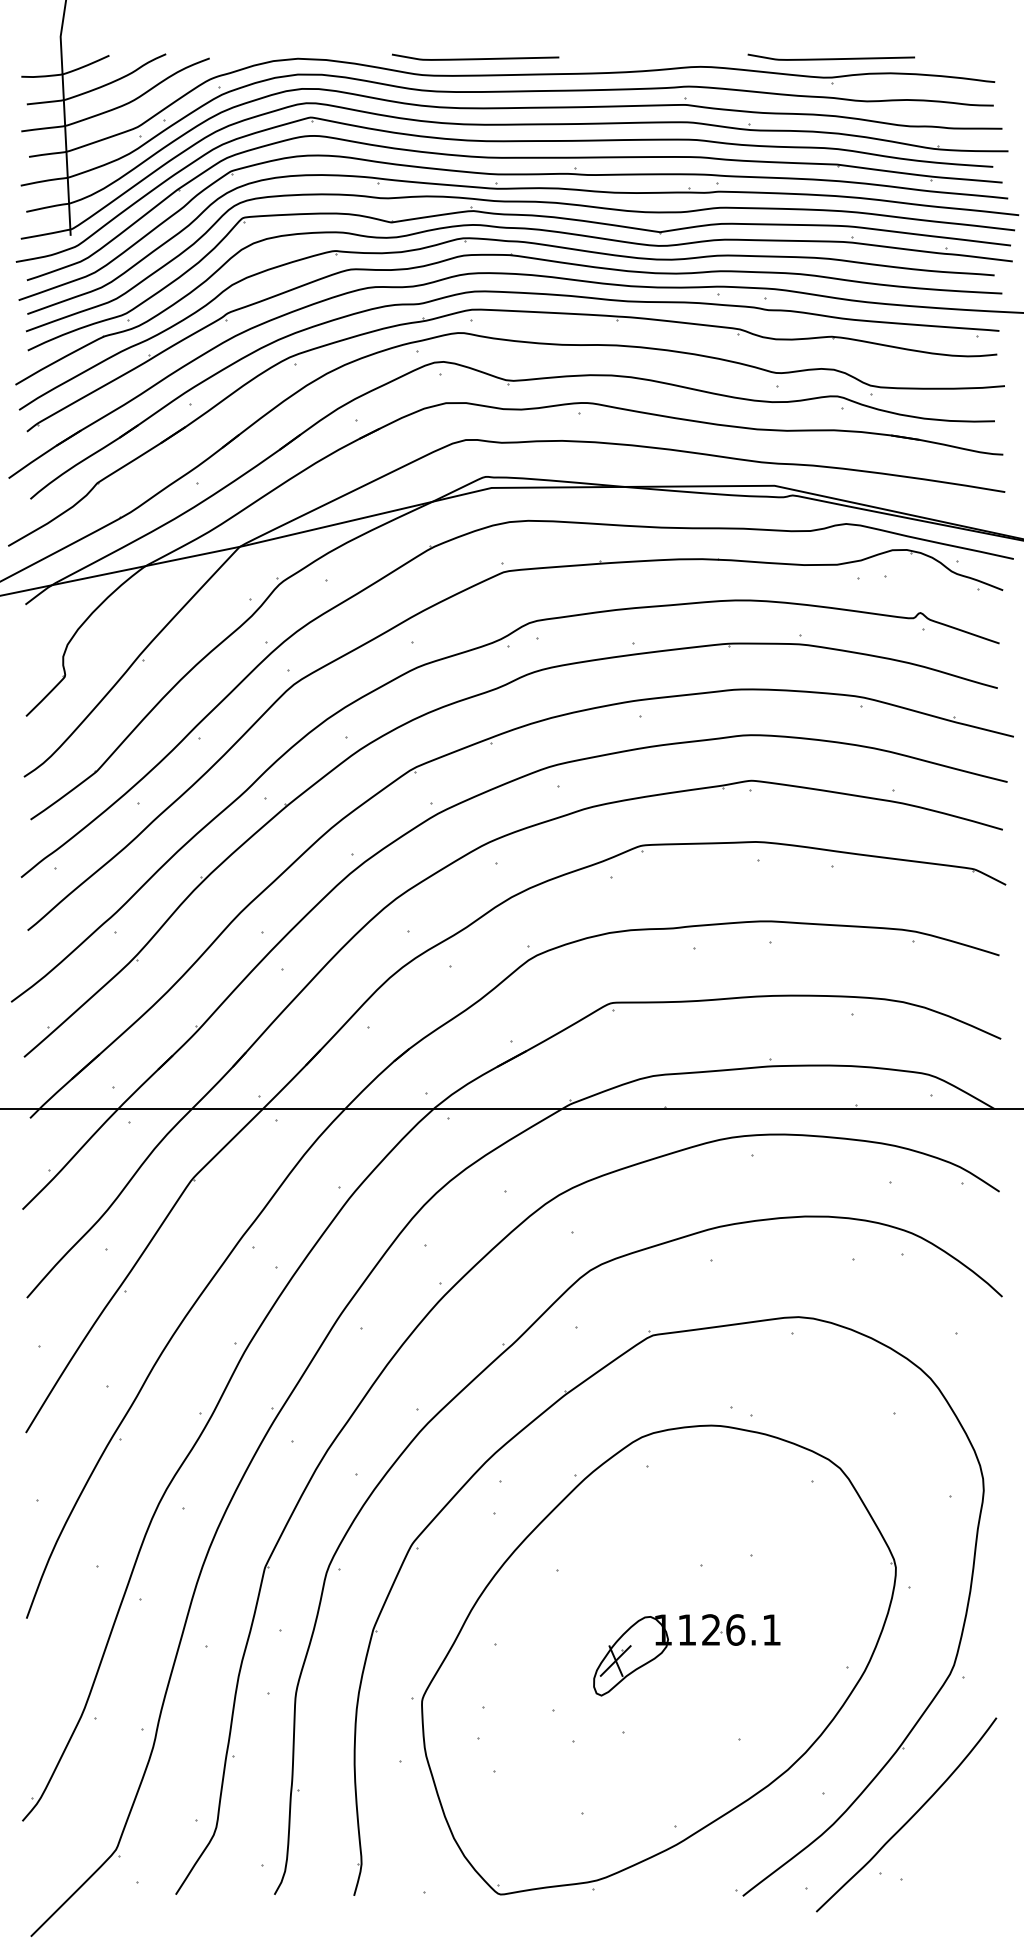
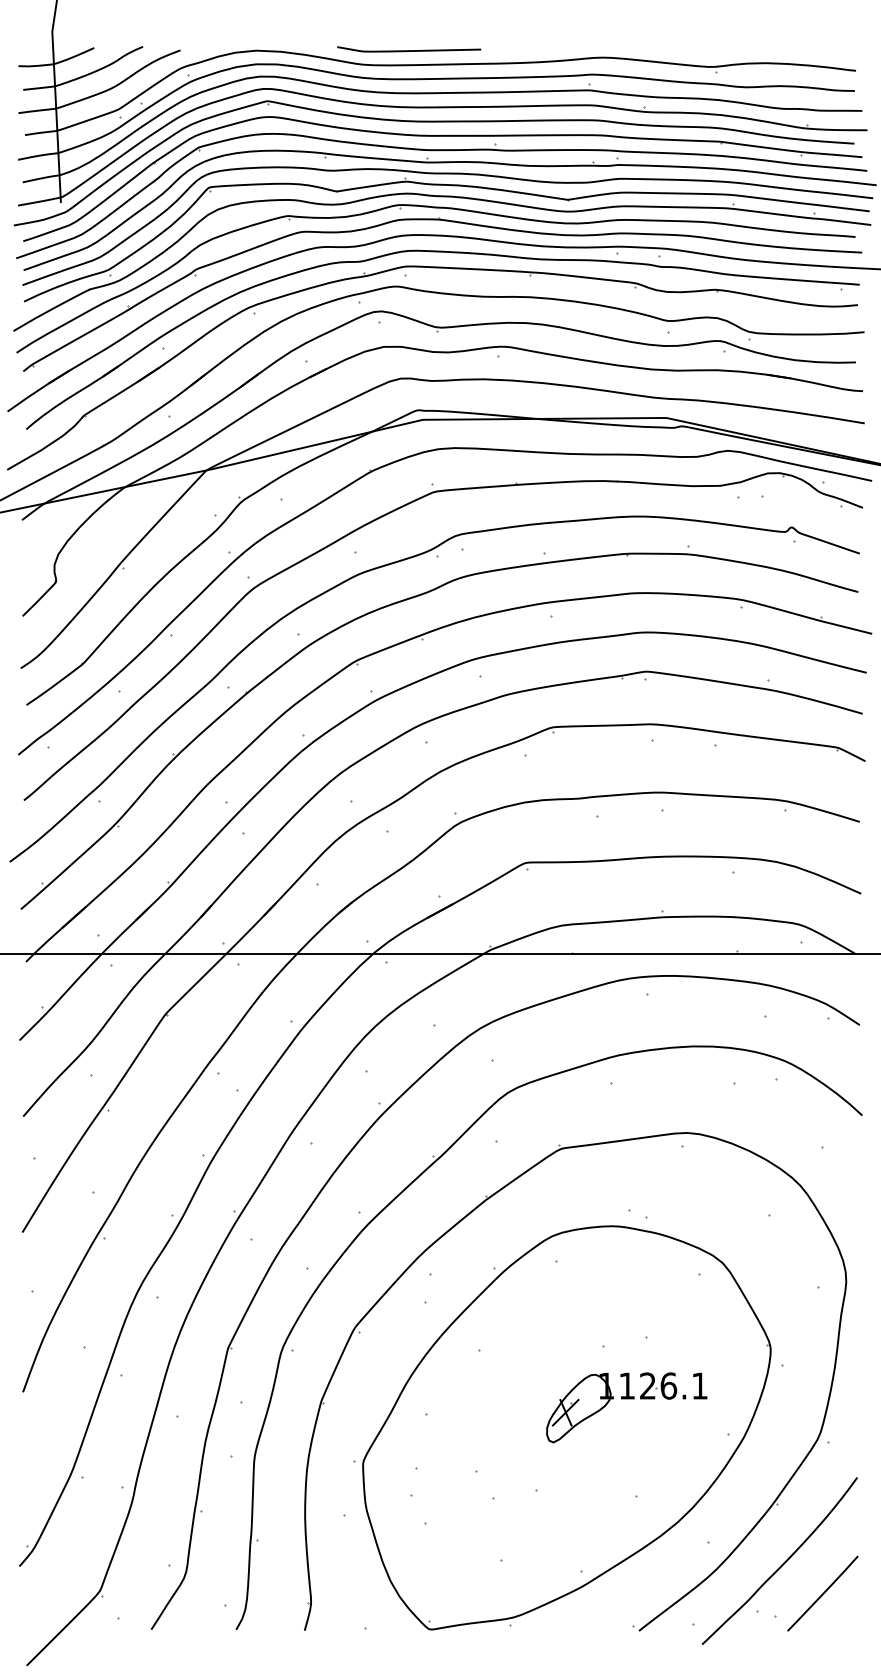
curve: (831, 58) -> (715, 50), removed
part: (686, 1645) -> (626, 1399), moved
line: (956, 1852) -> (822, 1593), added

